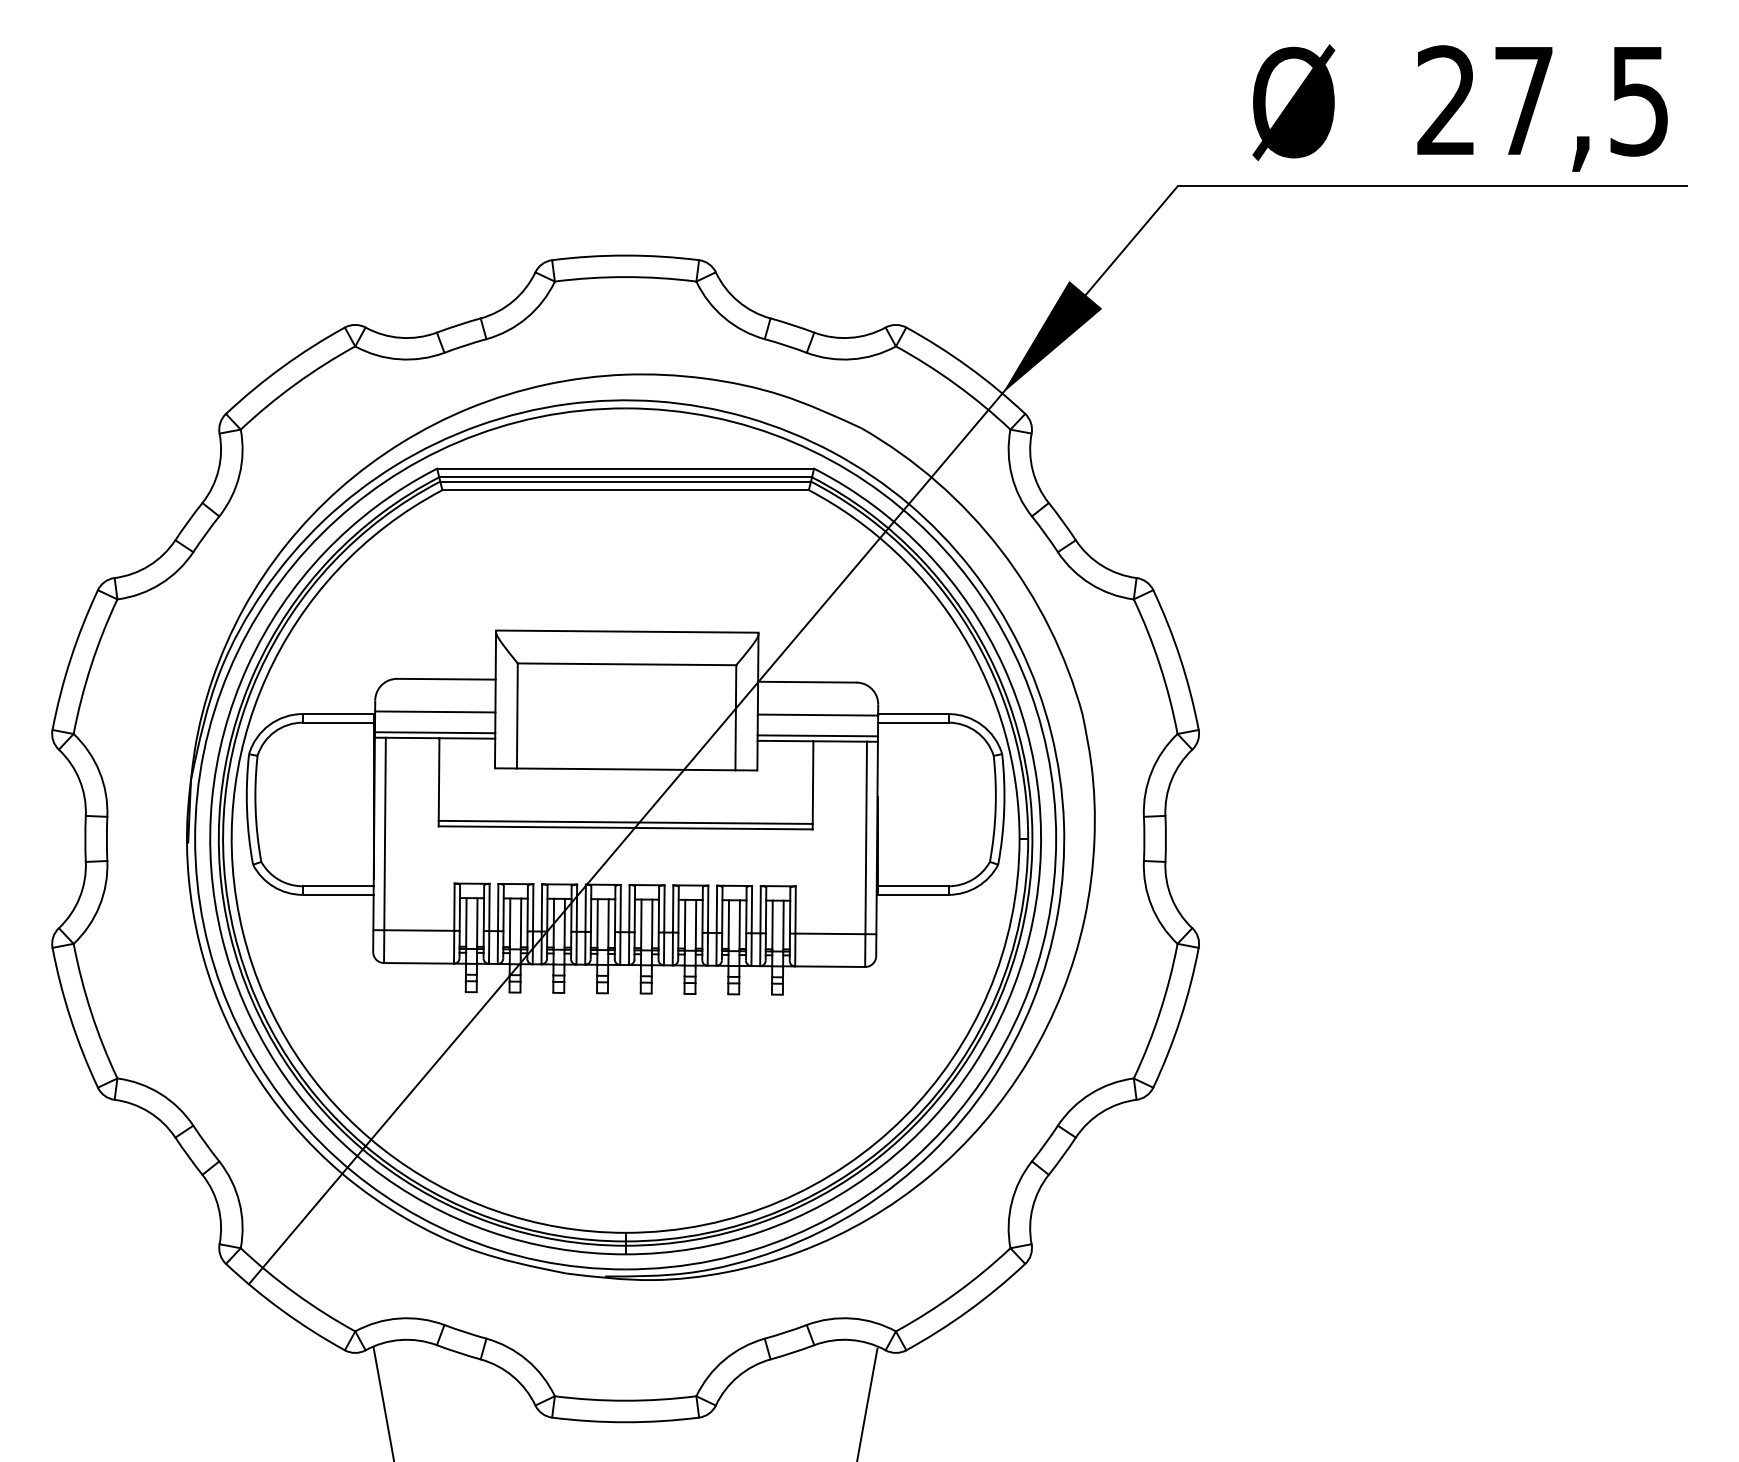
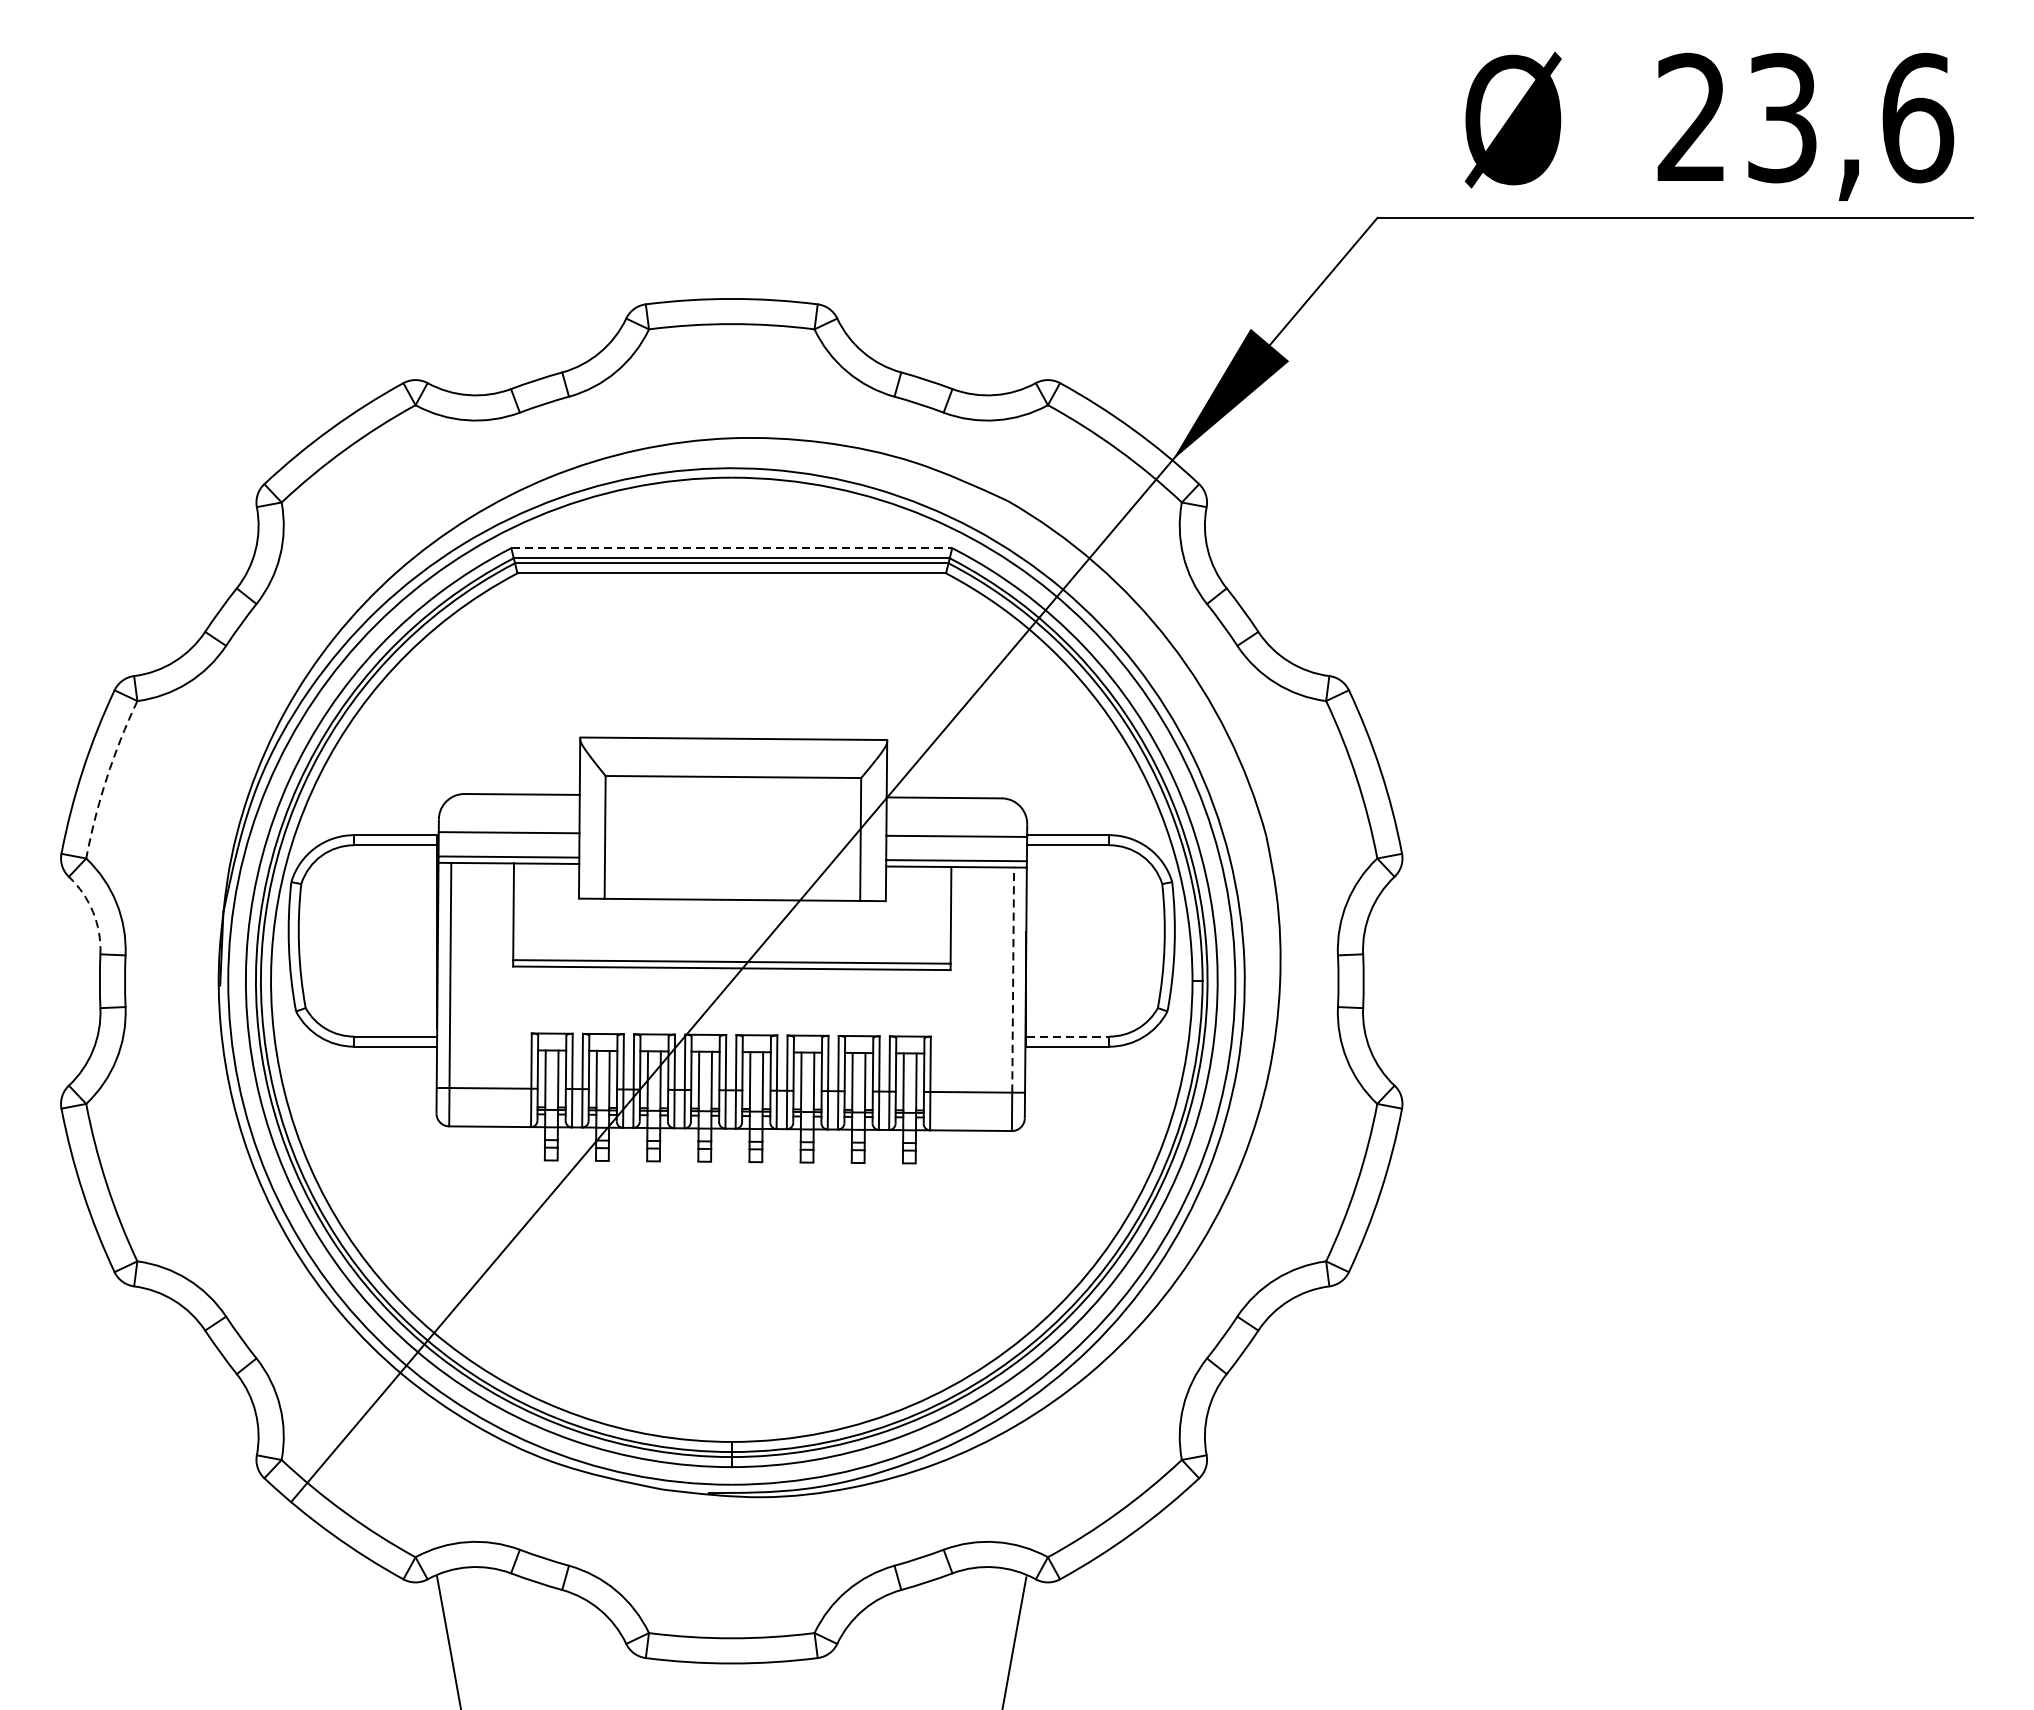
text: (1582, 100) -> (1850, 117), 27,5 -> 23,6
line: (626, 468) -> (732, 547), solid -> dashed
arc: (91, 665) -> (107, 778), solid -> dashed
arc: (79, 779) -> (93, 911), solid -> dashed
line: (866, 837) -> (1013, 979), solid -> dashed
line: (913, 886) -> (1068, 1036), solid -> dashed

